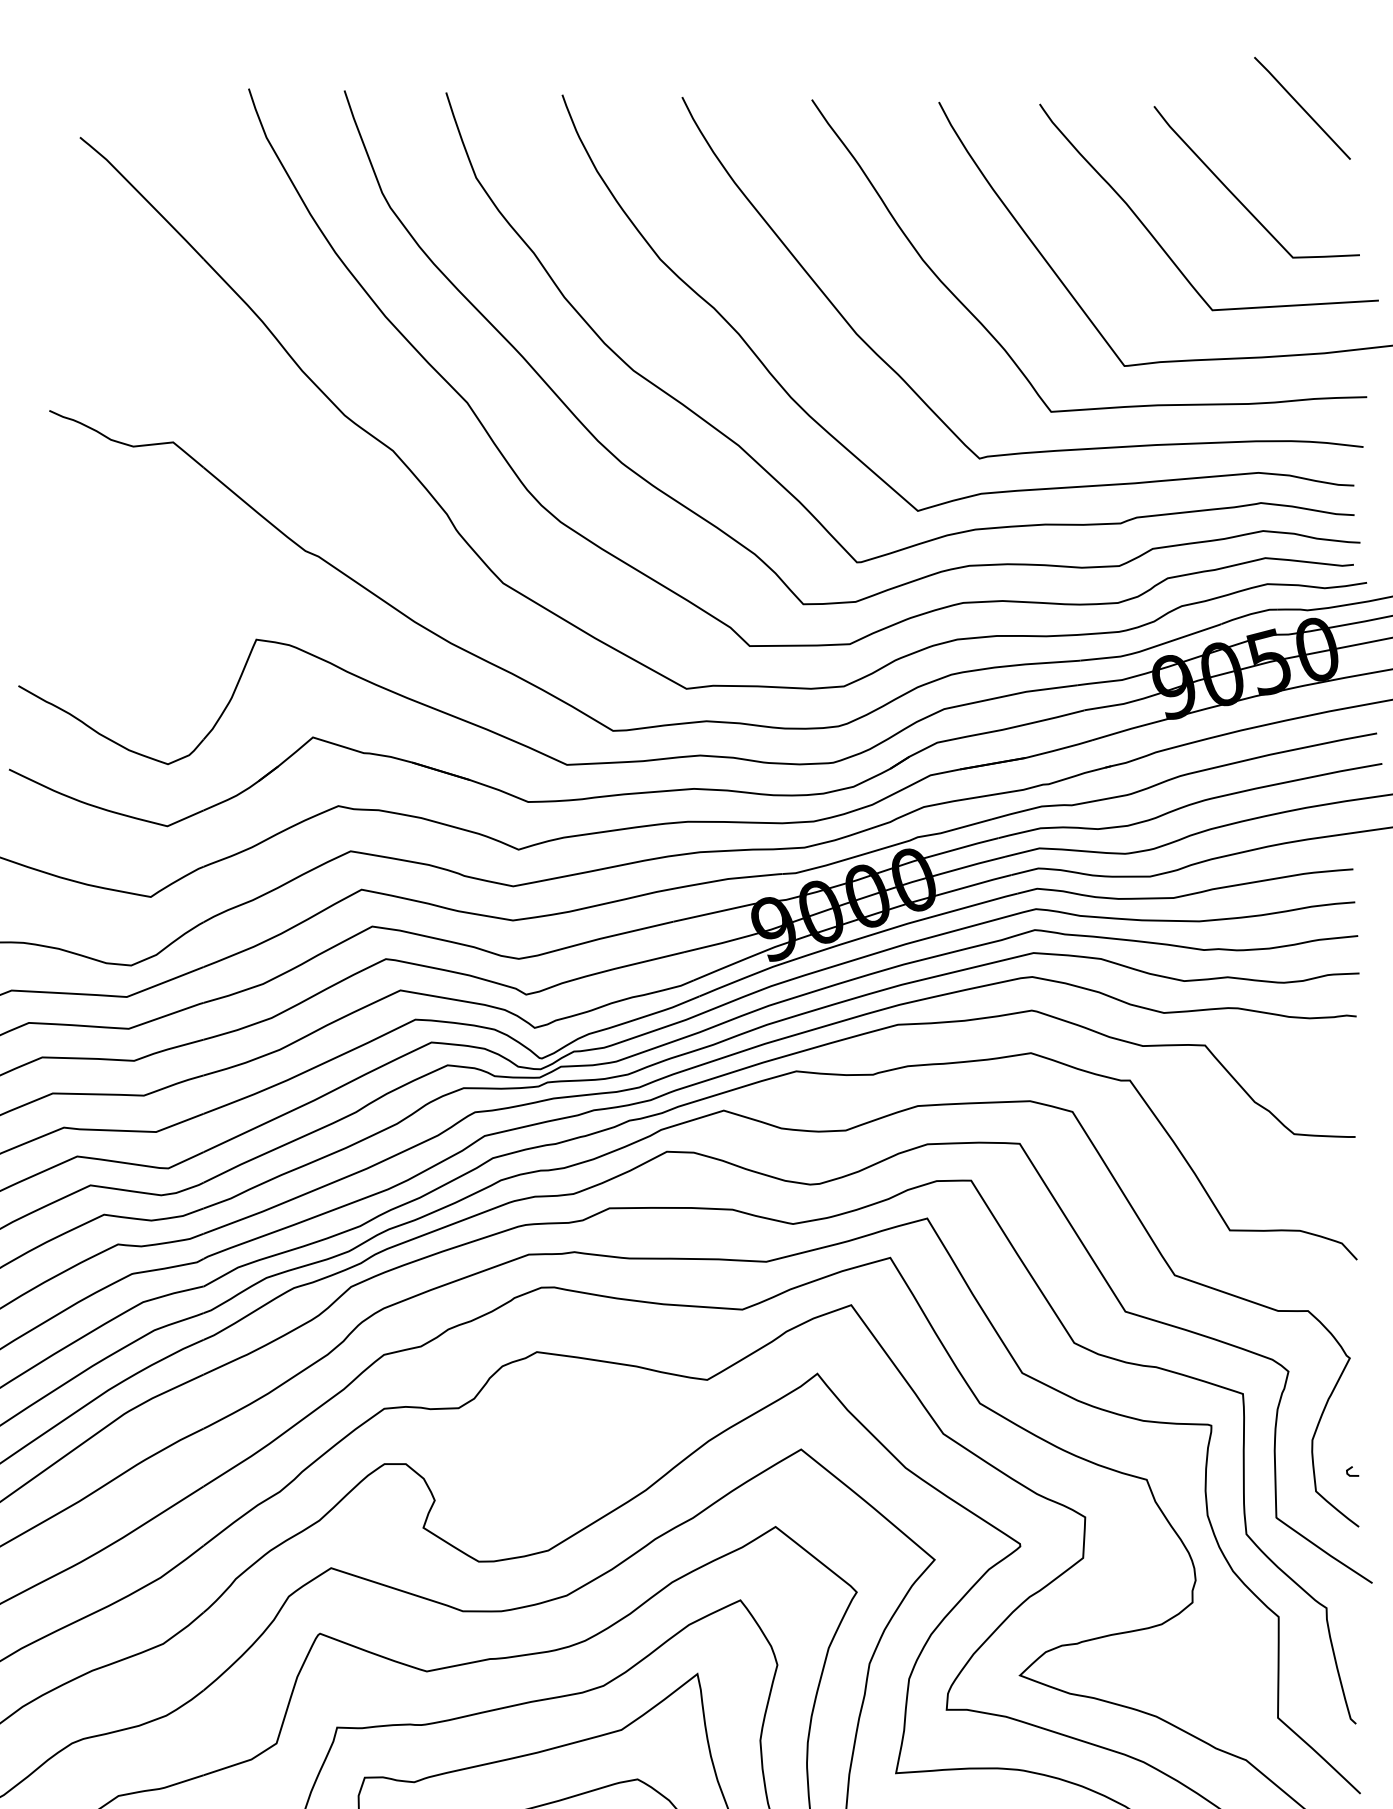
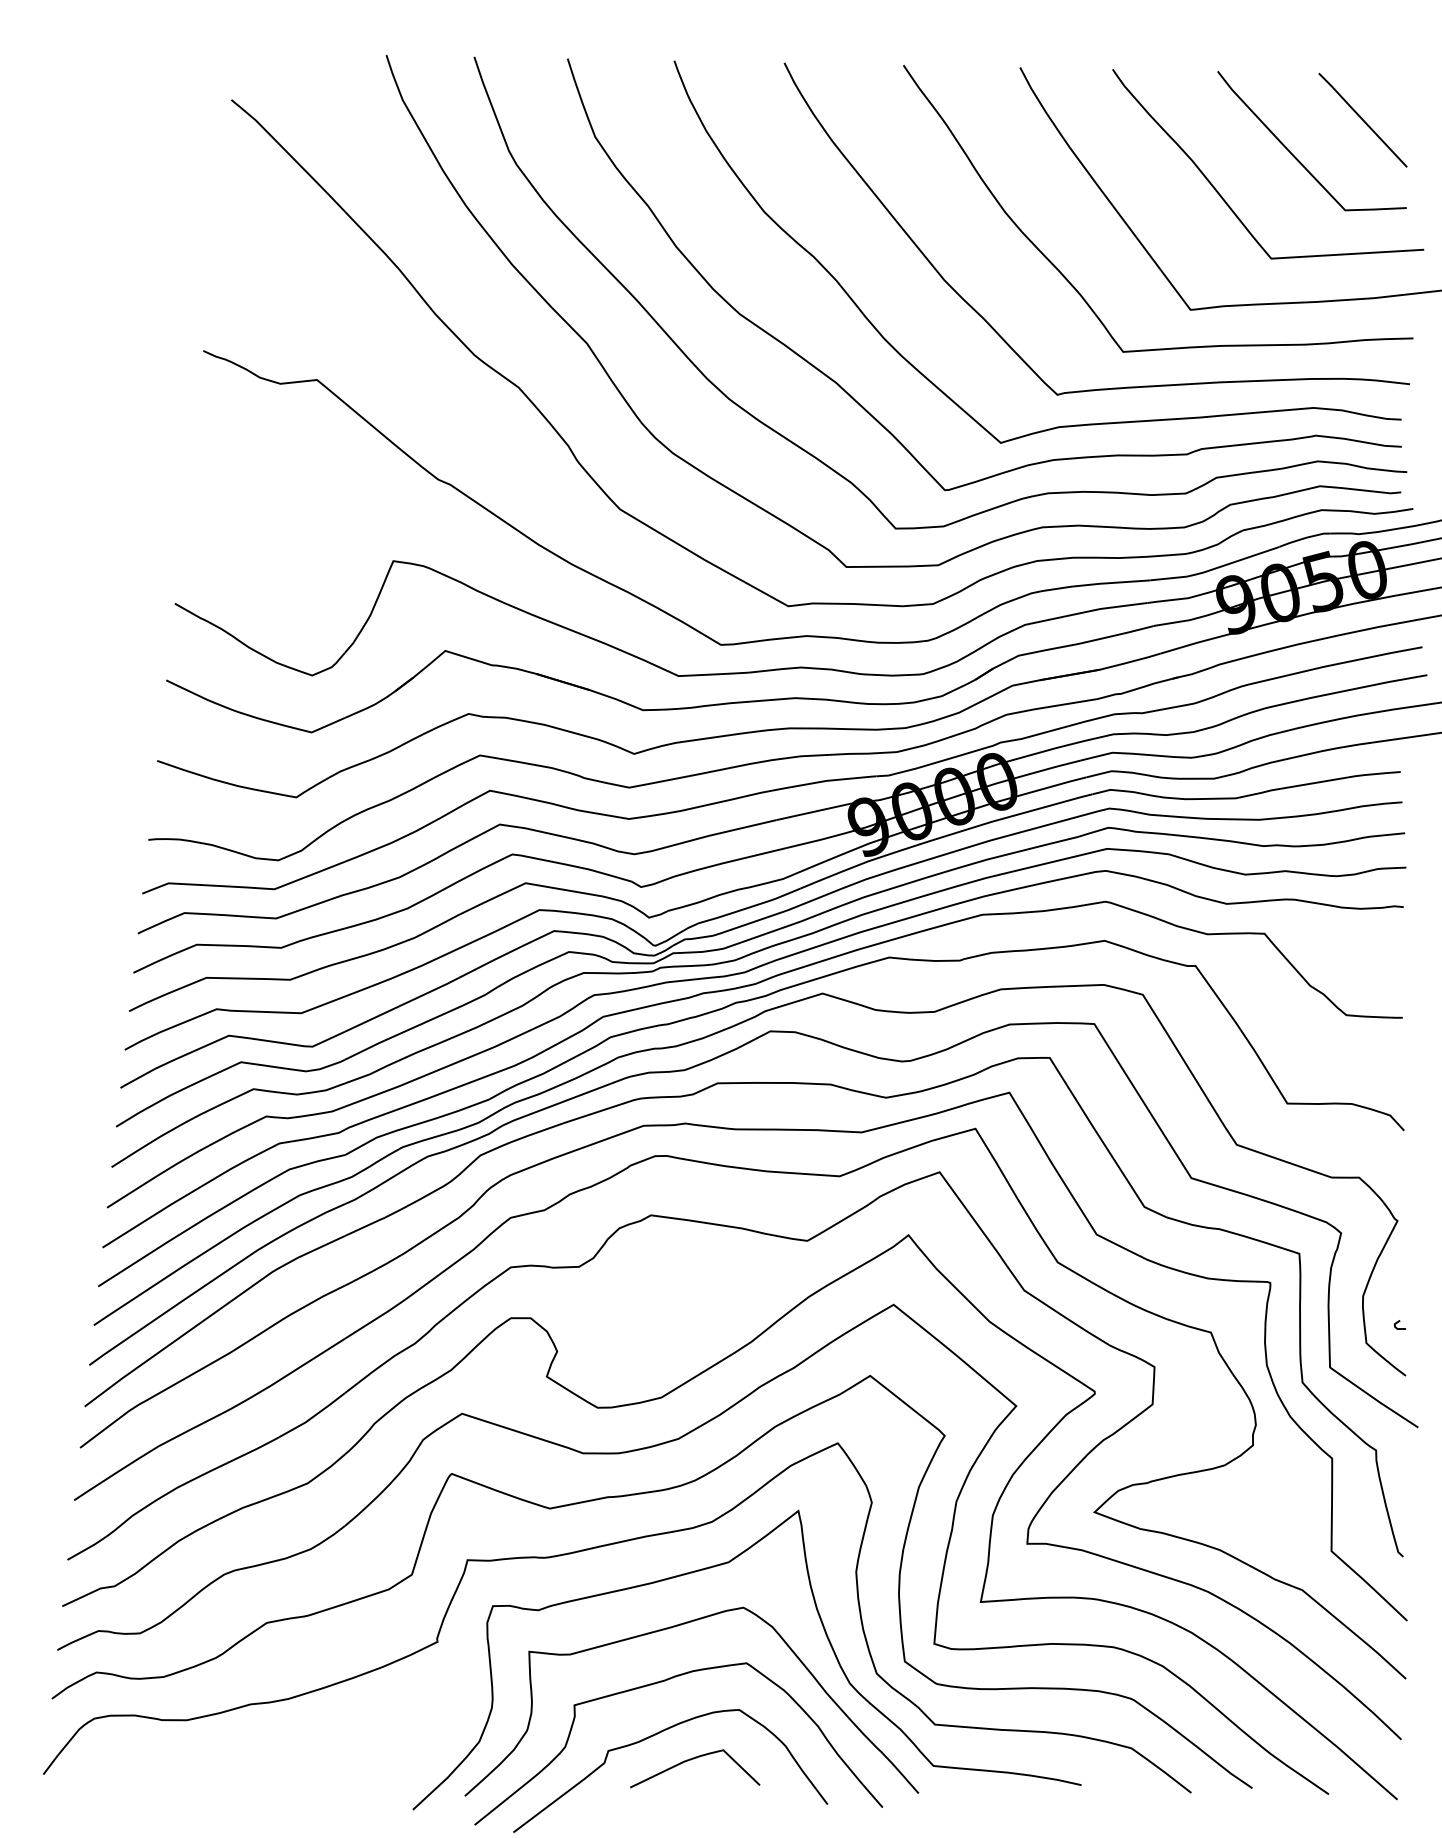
line: (1301, 107) -> (1362, 119), moved

